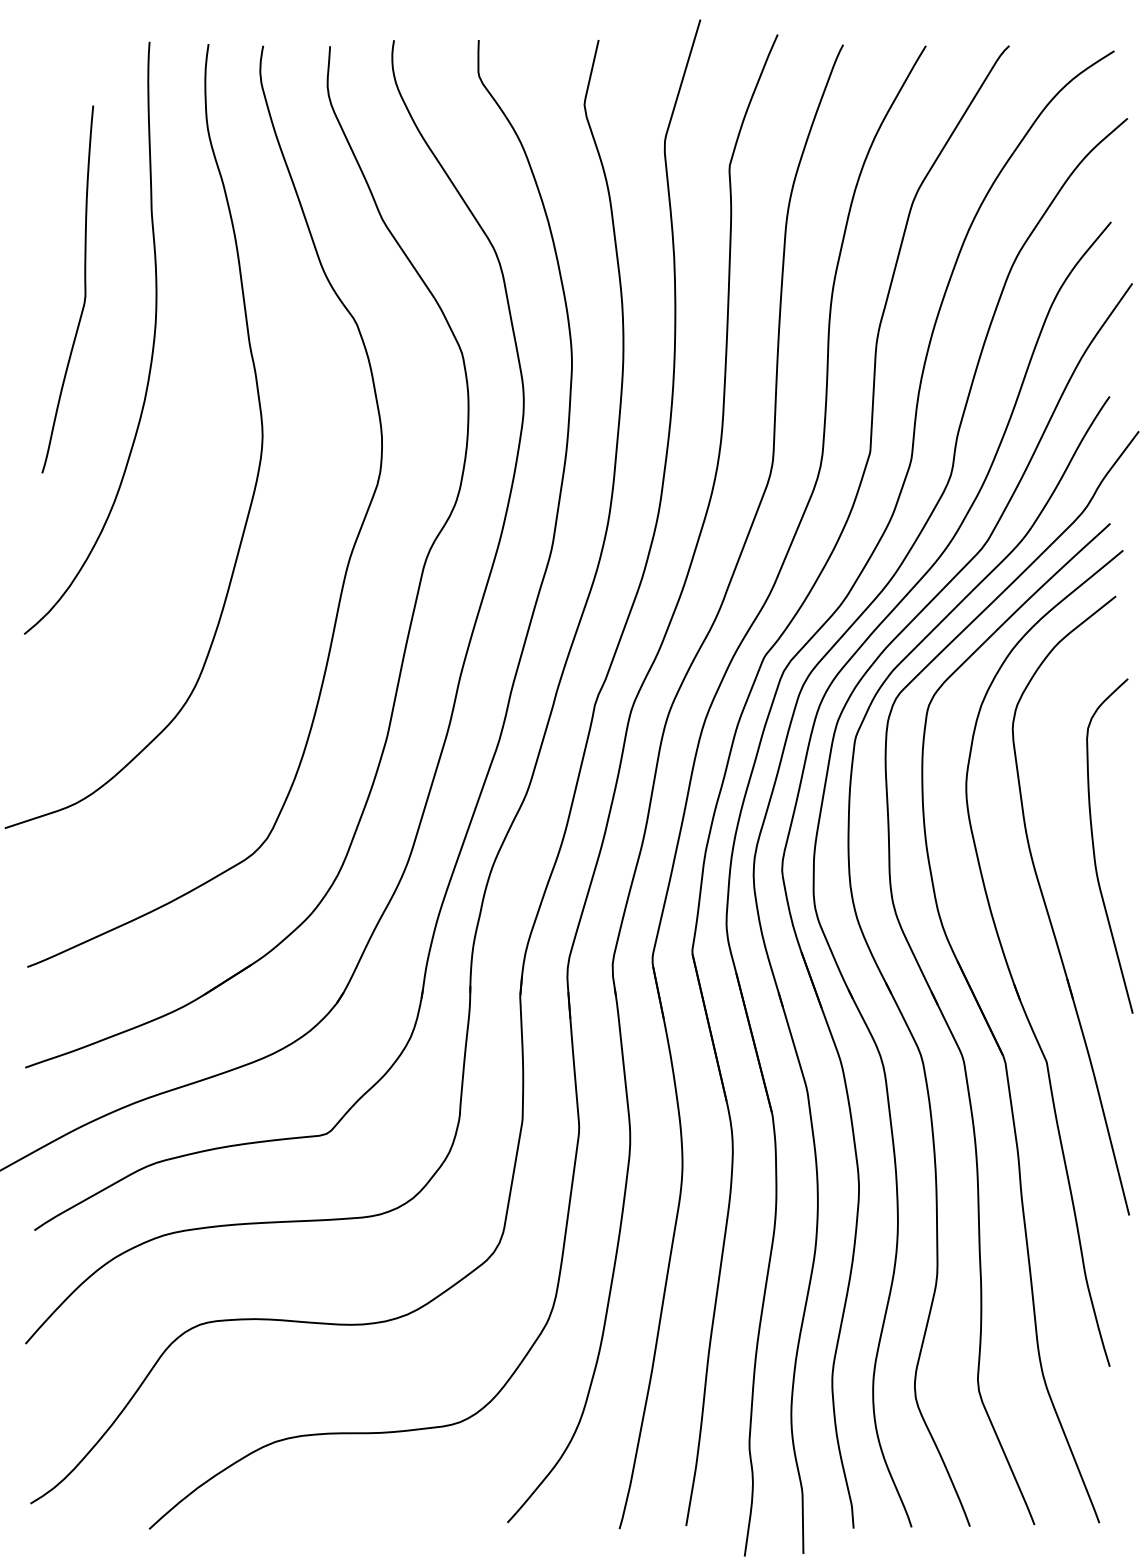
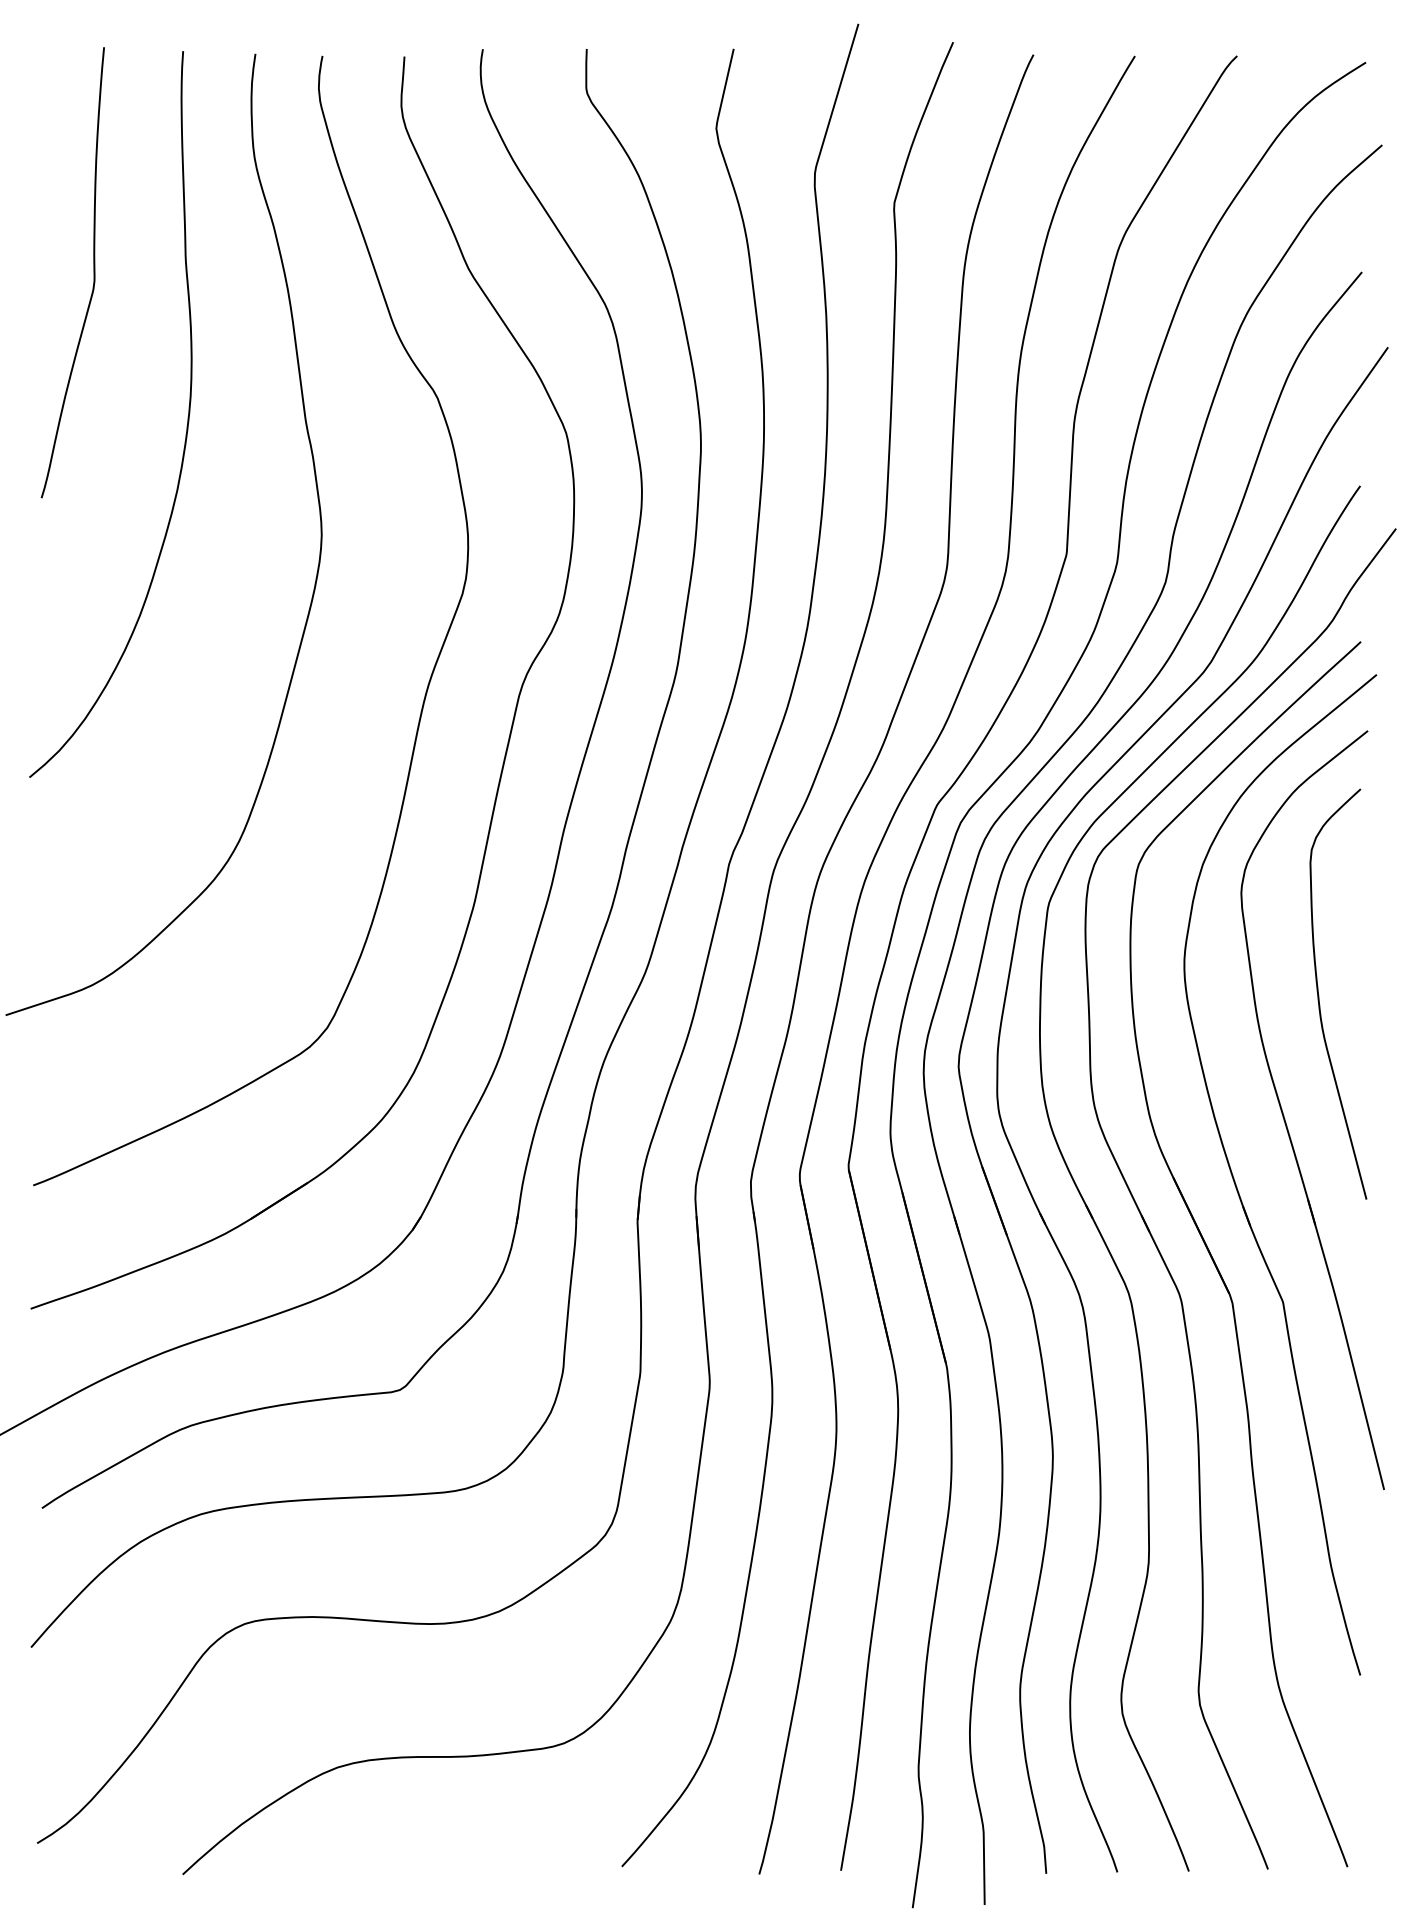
curve: (84, 289) -> (93, 272), moved
curve: (1094, 847) -> (1319, 995), moved

